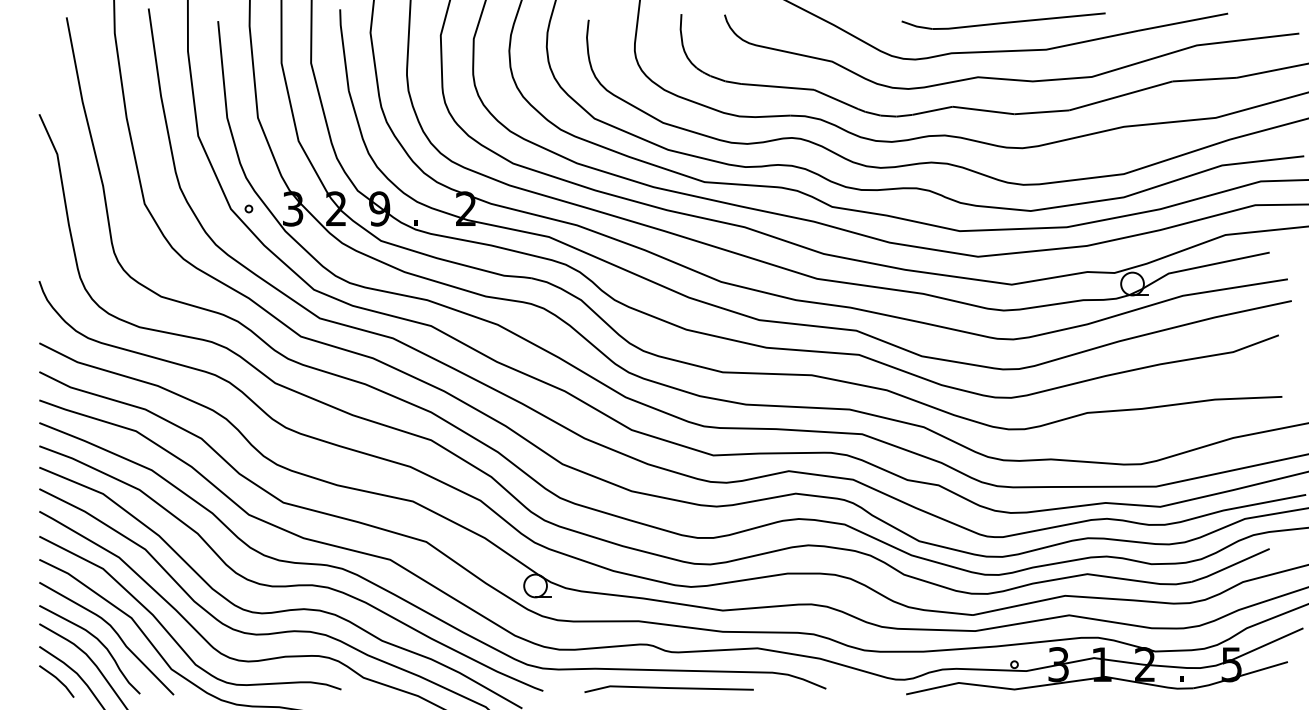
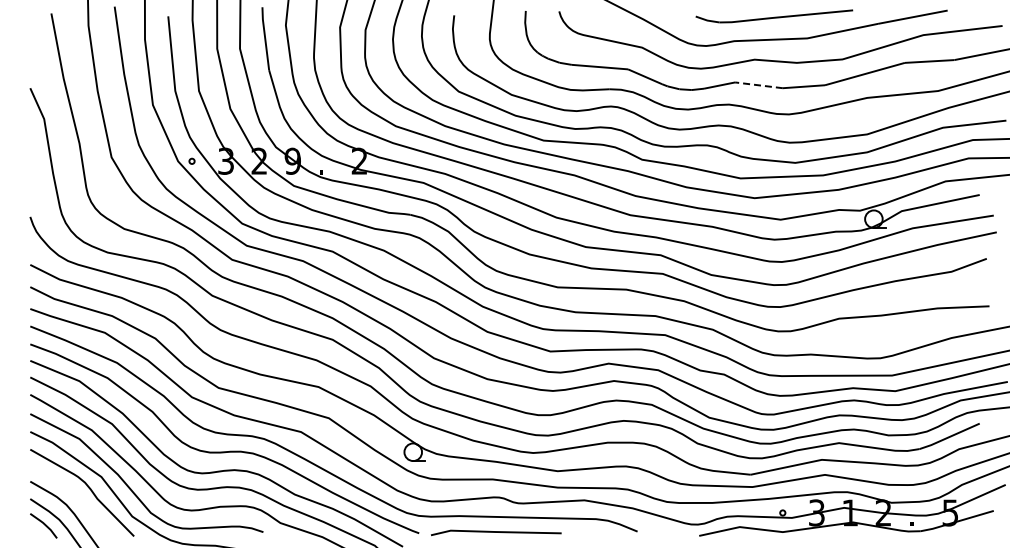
line: (983, 110) -> (758, 85), solid -> dashed
curve: (97, 640) -> (75, 494), removed
line: (669, 688) -> (496, 532), moved

